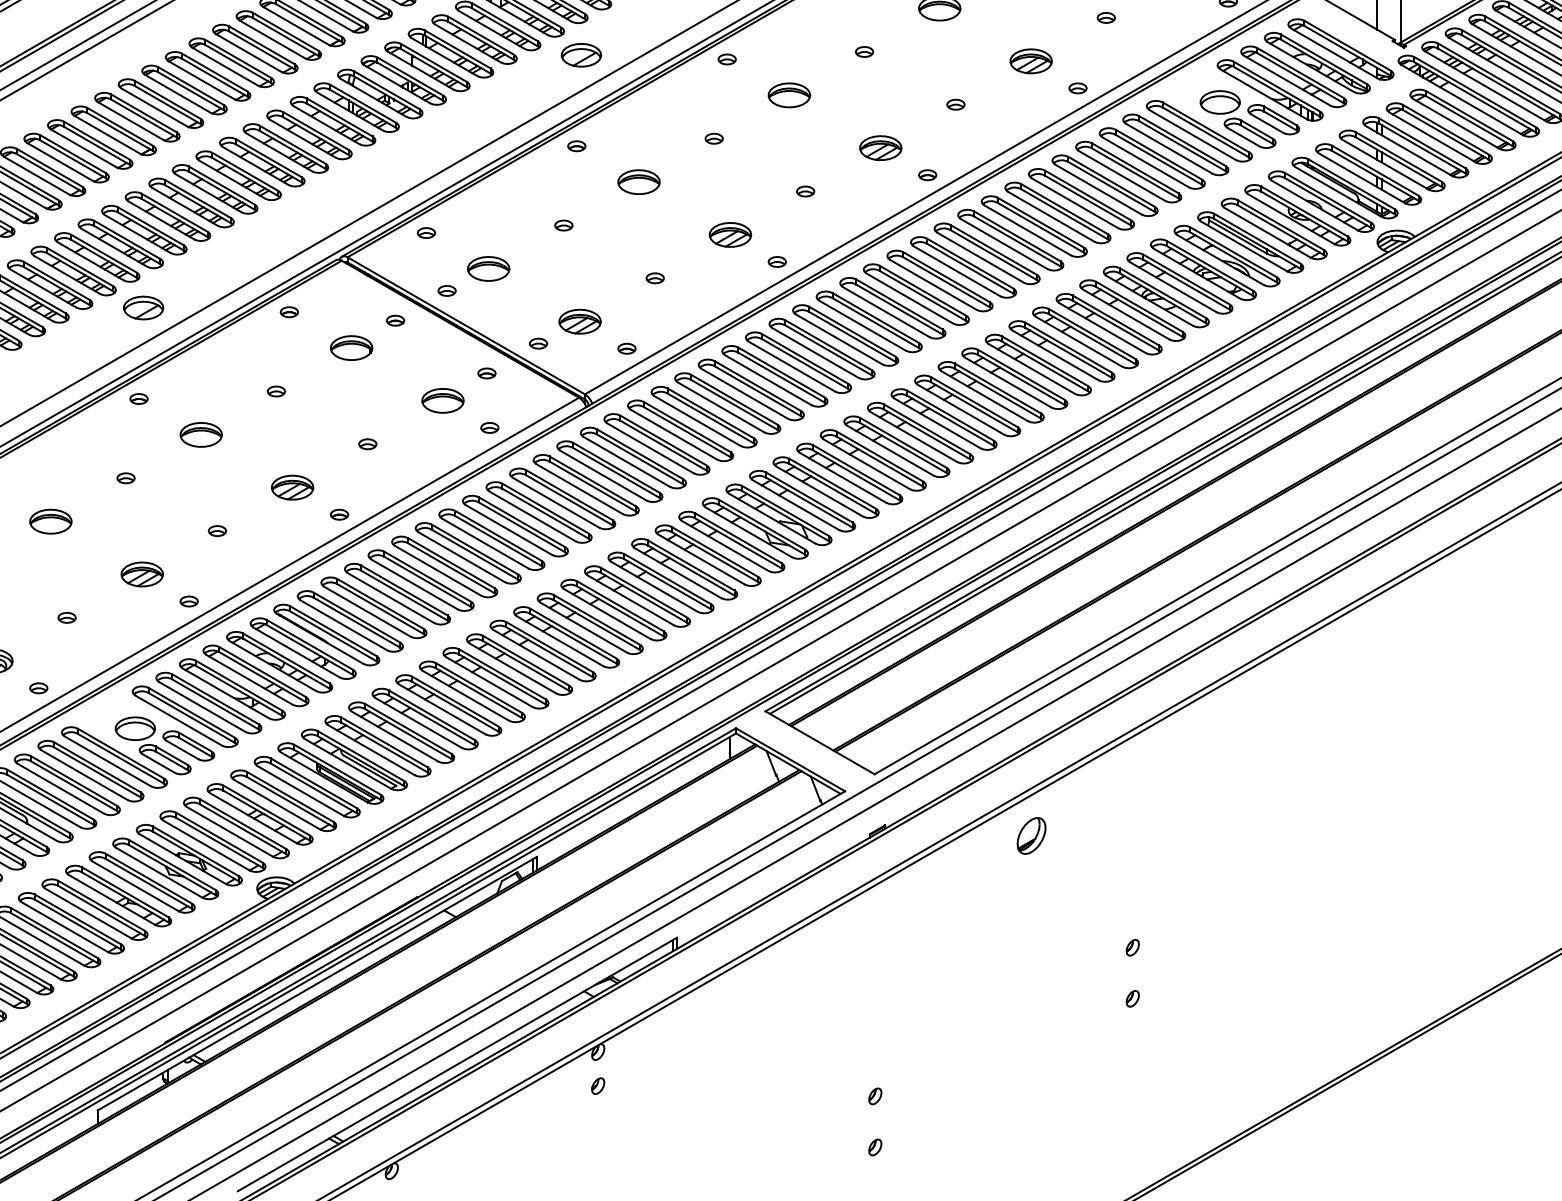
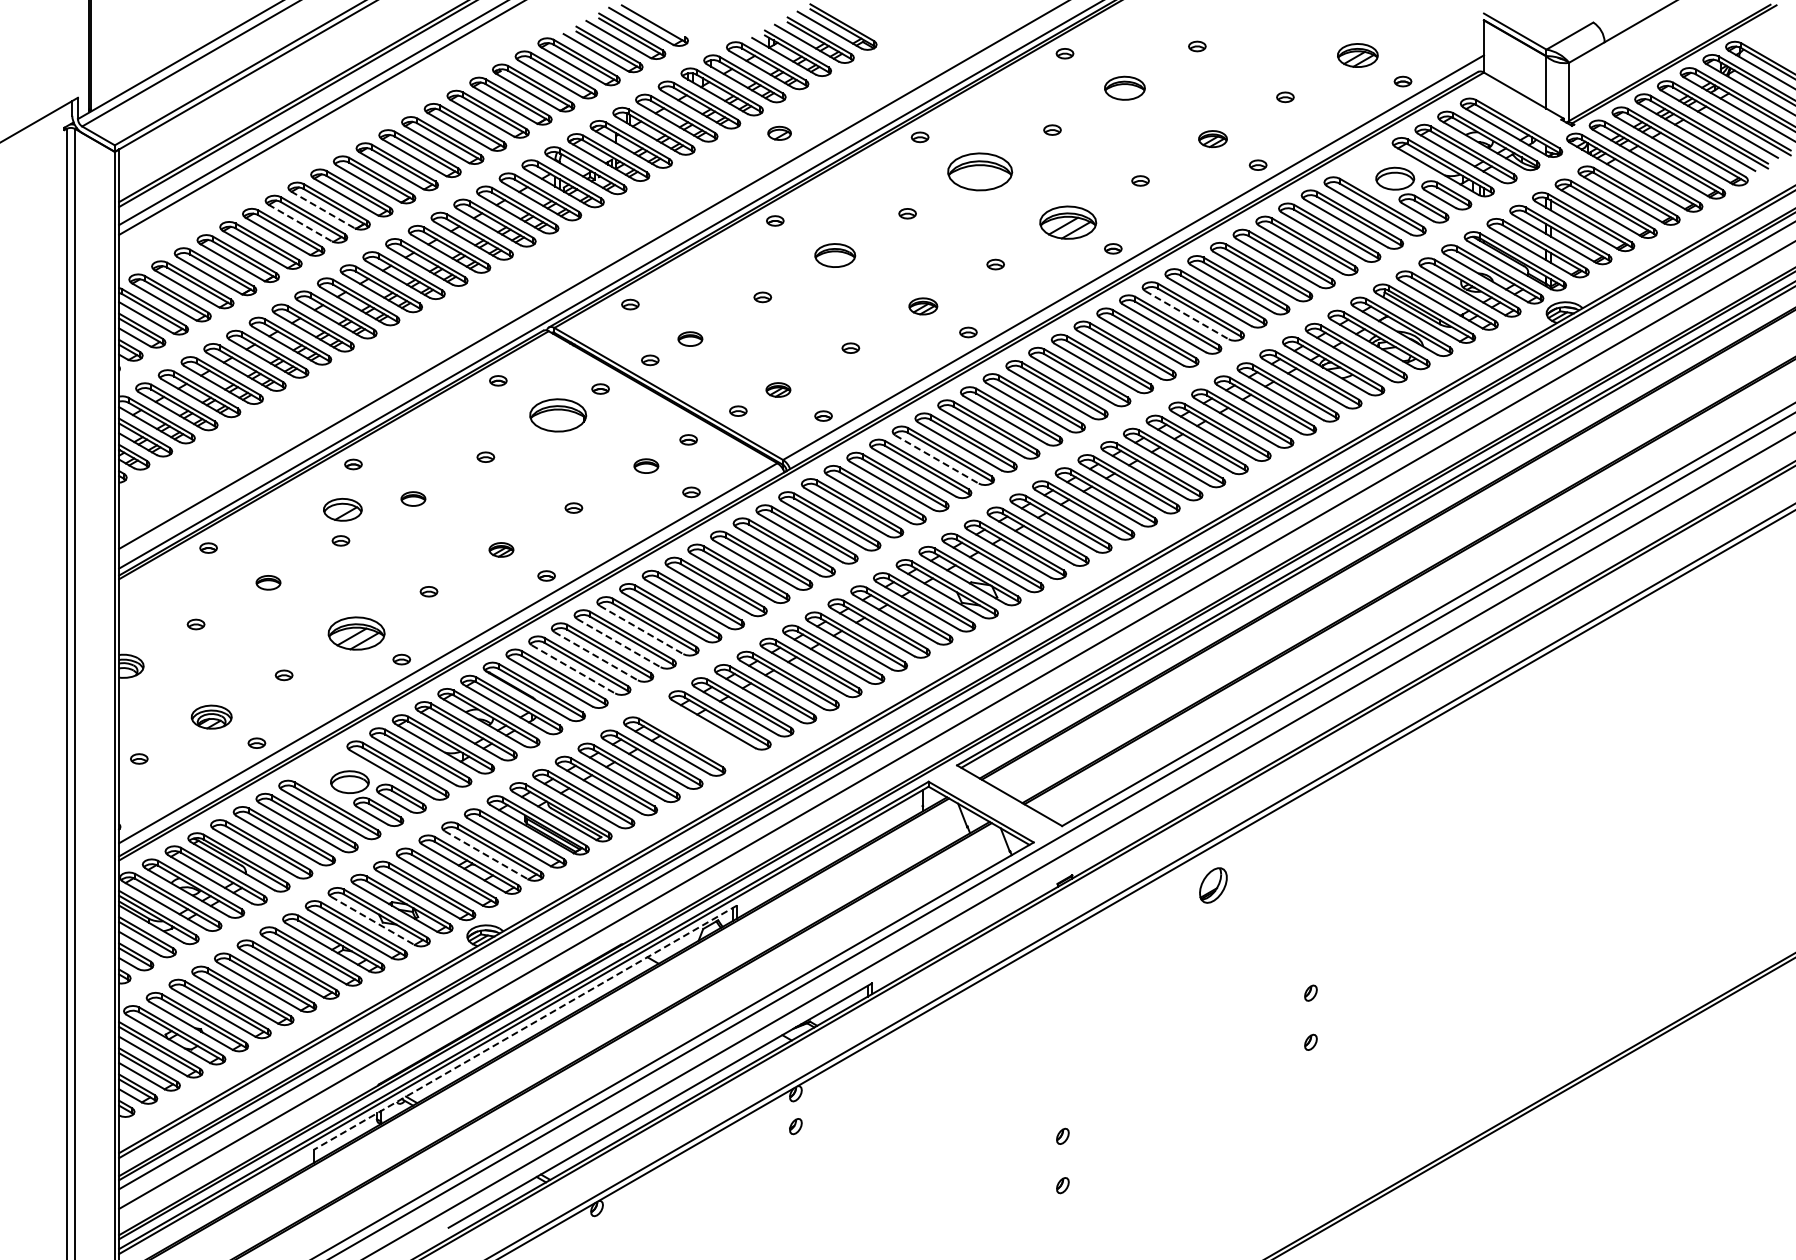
part: (581, 55) -> (779, 133), size x0.6
part: (1030, 60) -> (1212, 138), size x0.7
part: (788, 94) -> (979, 171), size x1.6
line: (106, 134) -> (322, 209), solid -> dashed
line: (84, 147) -> (300, 222), solid -> dashed
part: (880, 147) -> (1067, 222), size x1.4
part: (730, 235) -> (923, 306), size x0.7
line: (1004, 244) -> (1187, 315), solid -> dashed
part: (488, 268) -> (690, 338), size x0.6
part: (143, 307) -> (342, 509), moved
part: (580, 321) -> (778, 389), size x0.6
part: (351, 348) -> (558, 415), size x1.4
line: (745, 393) -> (937, 459), solid -> dashed
part: (443, 400) -> (646, 465), size x0.6
part: (201, 434) -> (413, 498), size x0.6
part: (292, 487) -> (501, 549), size x0.6
part: (50, 521) -> (268, 582), size x0.6
line: (439, 571) -> (642, 630), solid -> dashed
part: (142, 574) -> (356, 633), size x1.4
line: (415, 584) -> (619, 643), solid -> dashed
line: (391, 598) -> (596, 656), solid -> dashed
line: (367, 611) -> (573, 669), solid -> dashed
part: (495, 678) -> (696, 733), removed
line: (277, 804) -> (486, 855), solid -> dashed
line: (159, 873) -> (373, 921), solid -> dashed
line: (316, 984) -> (524, 1028), solid -> dashed

